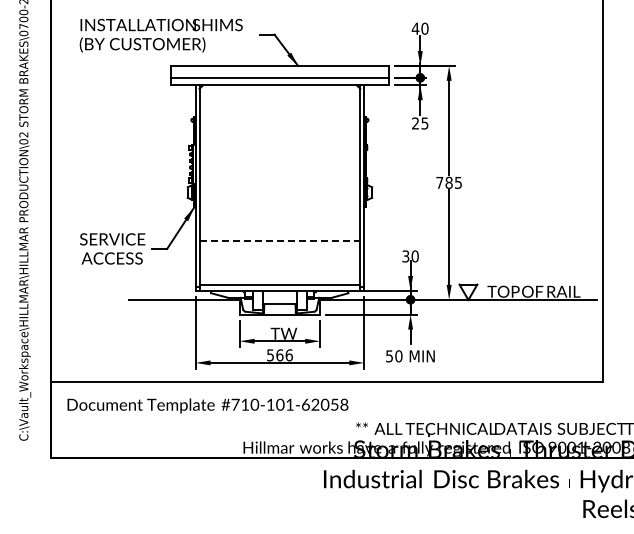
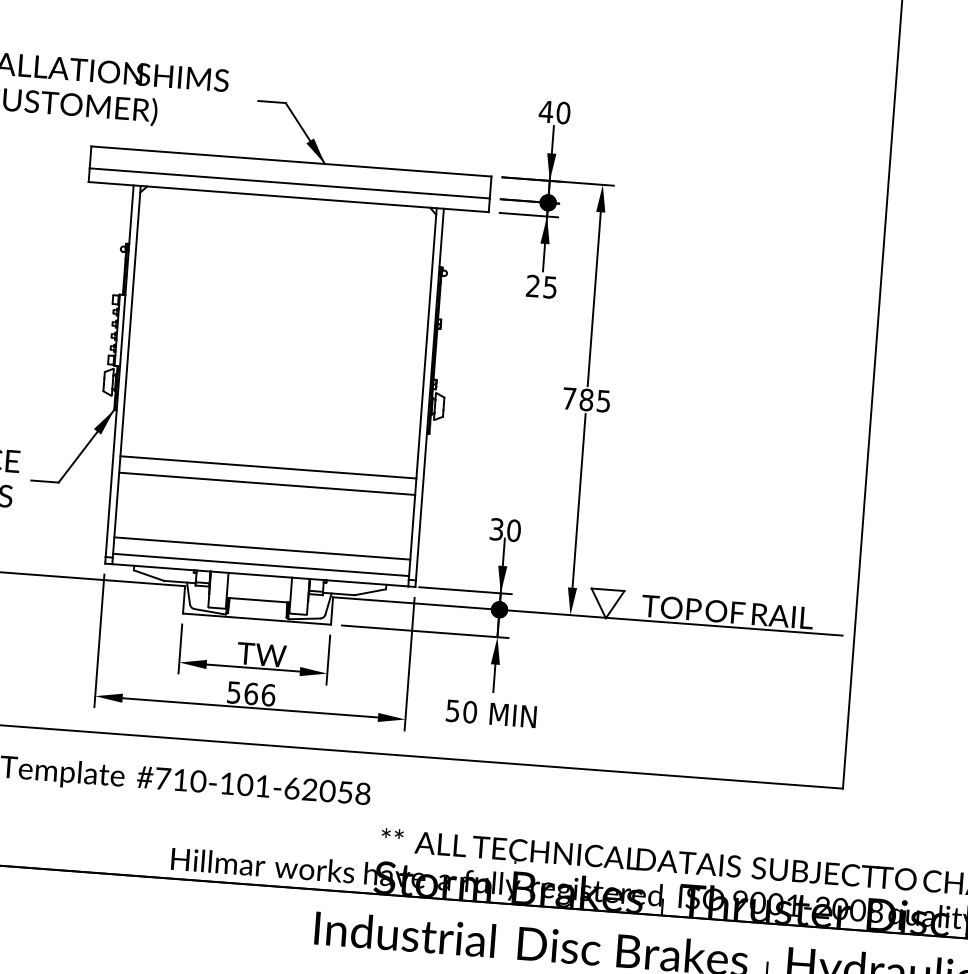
line: (279, 232) -> (267, 467), added
line: (280, 241) -> (268, 484), dashed -> solid
line: (279, 276) -> (261, 548), added

